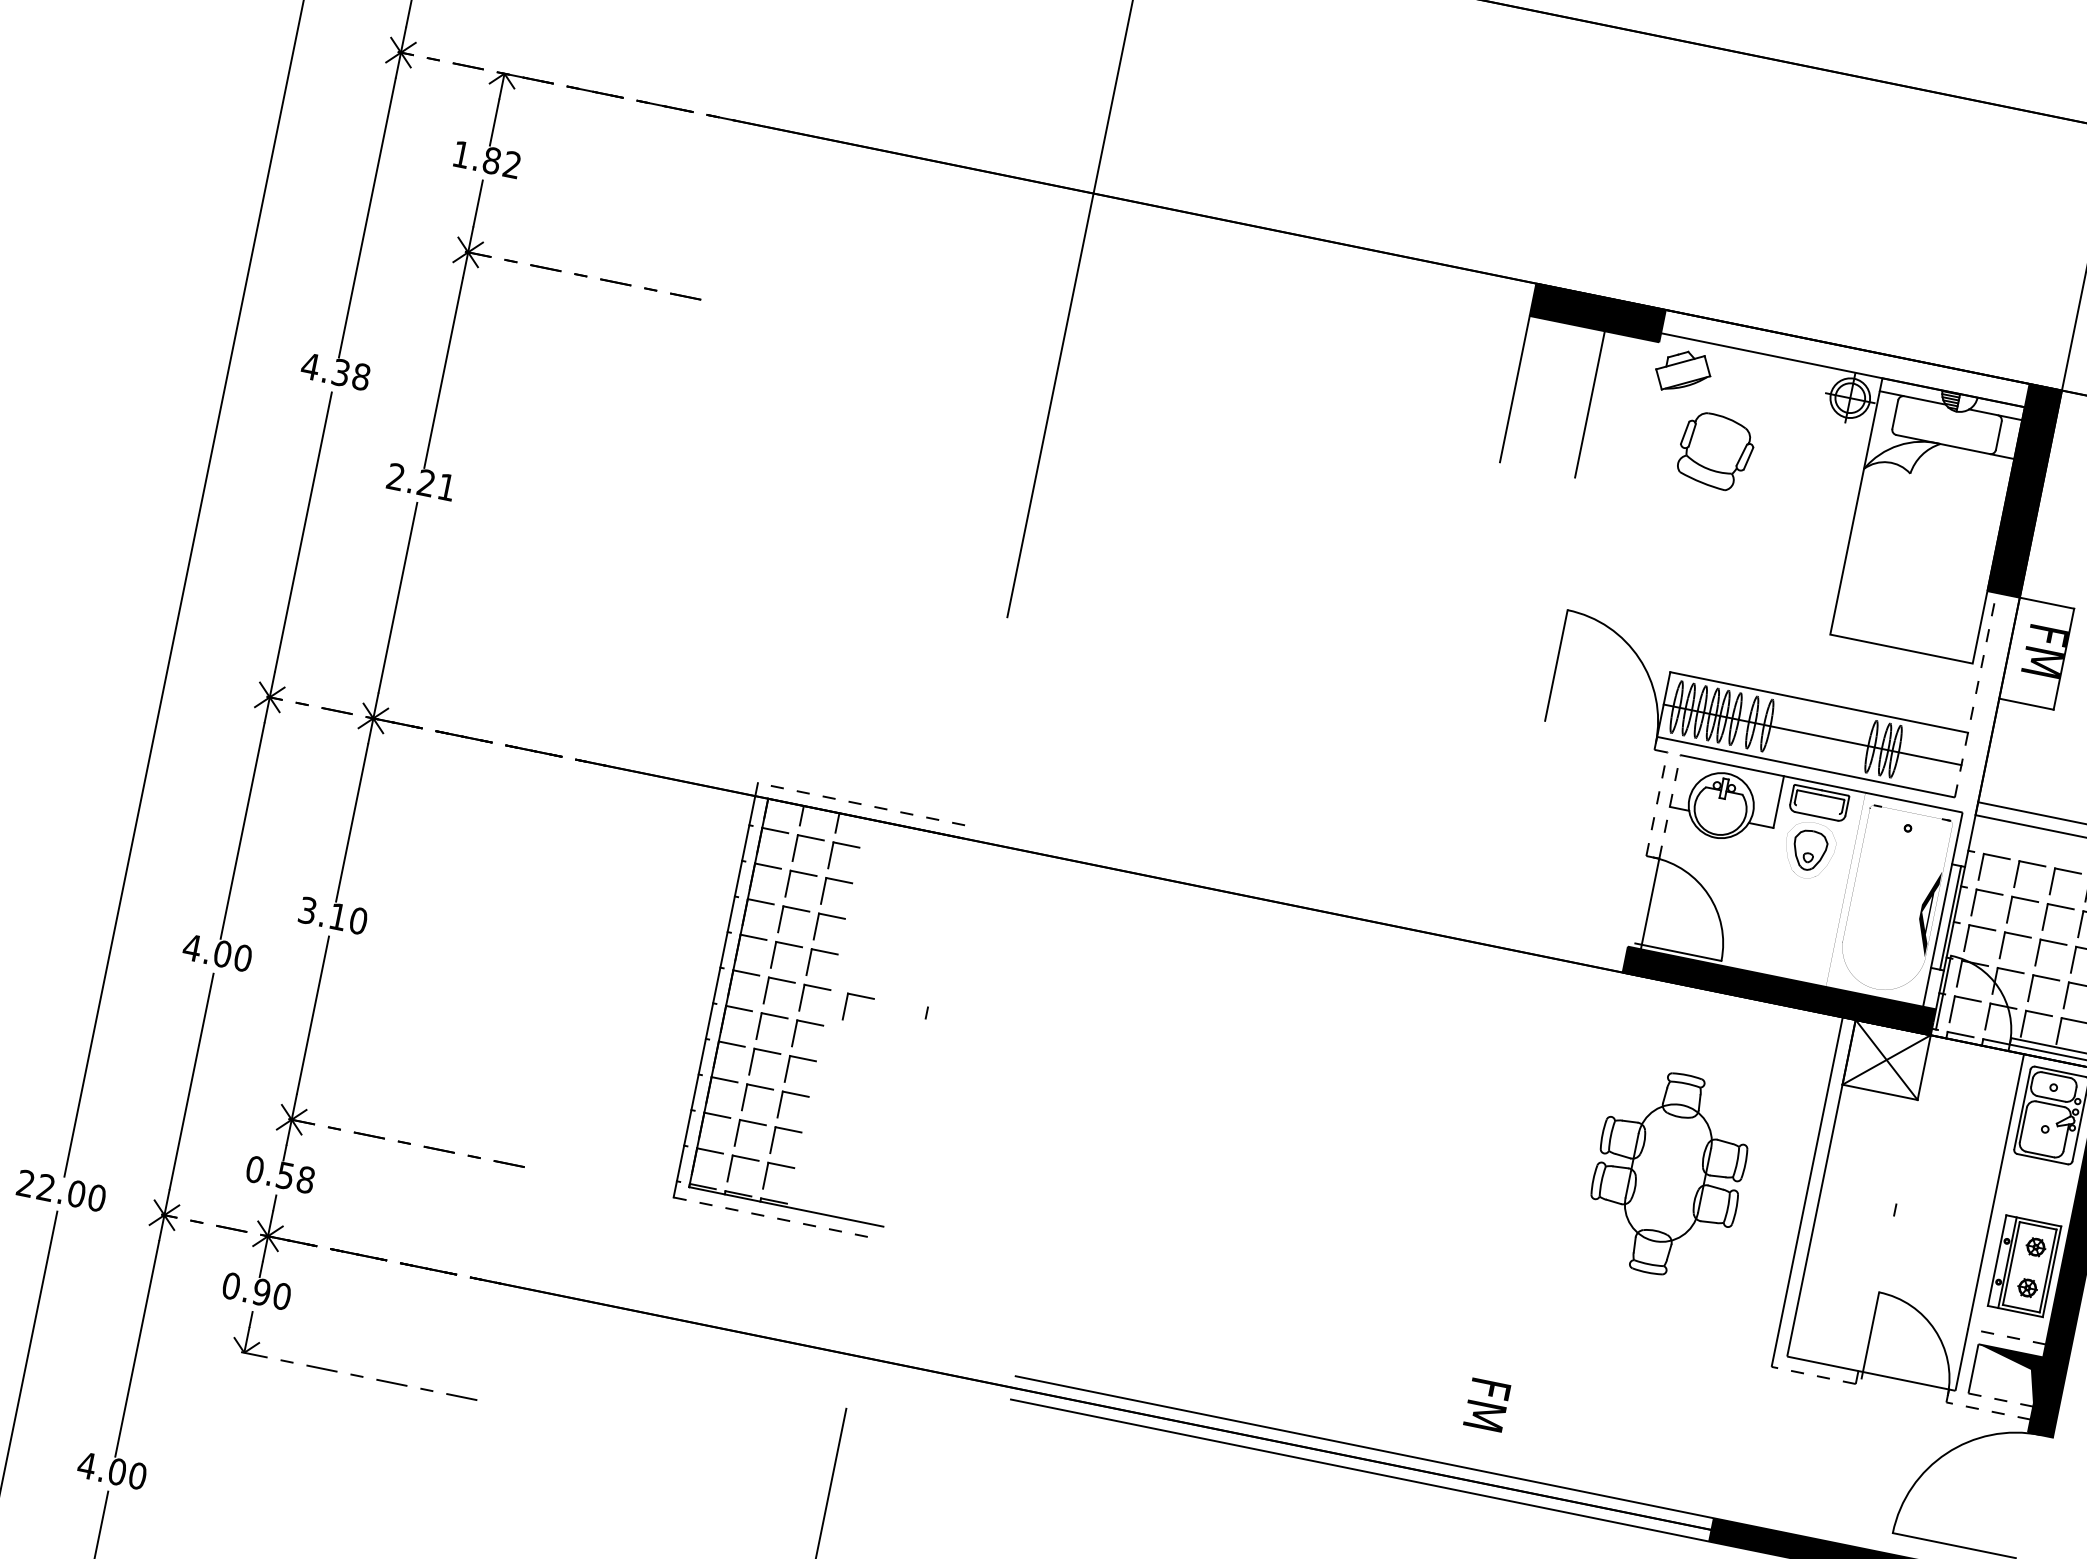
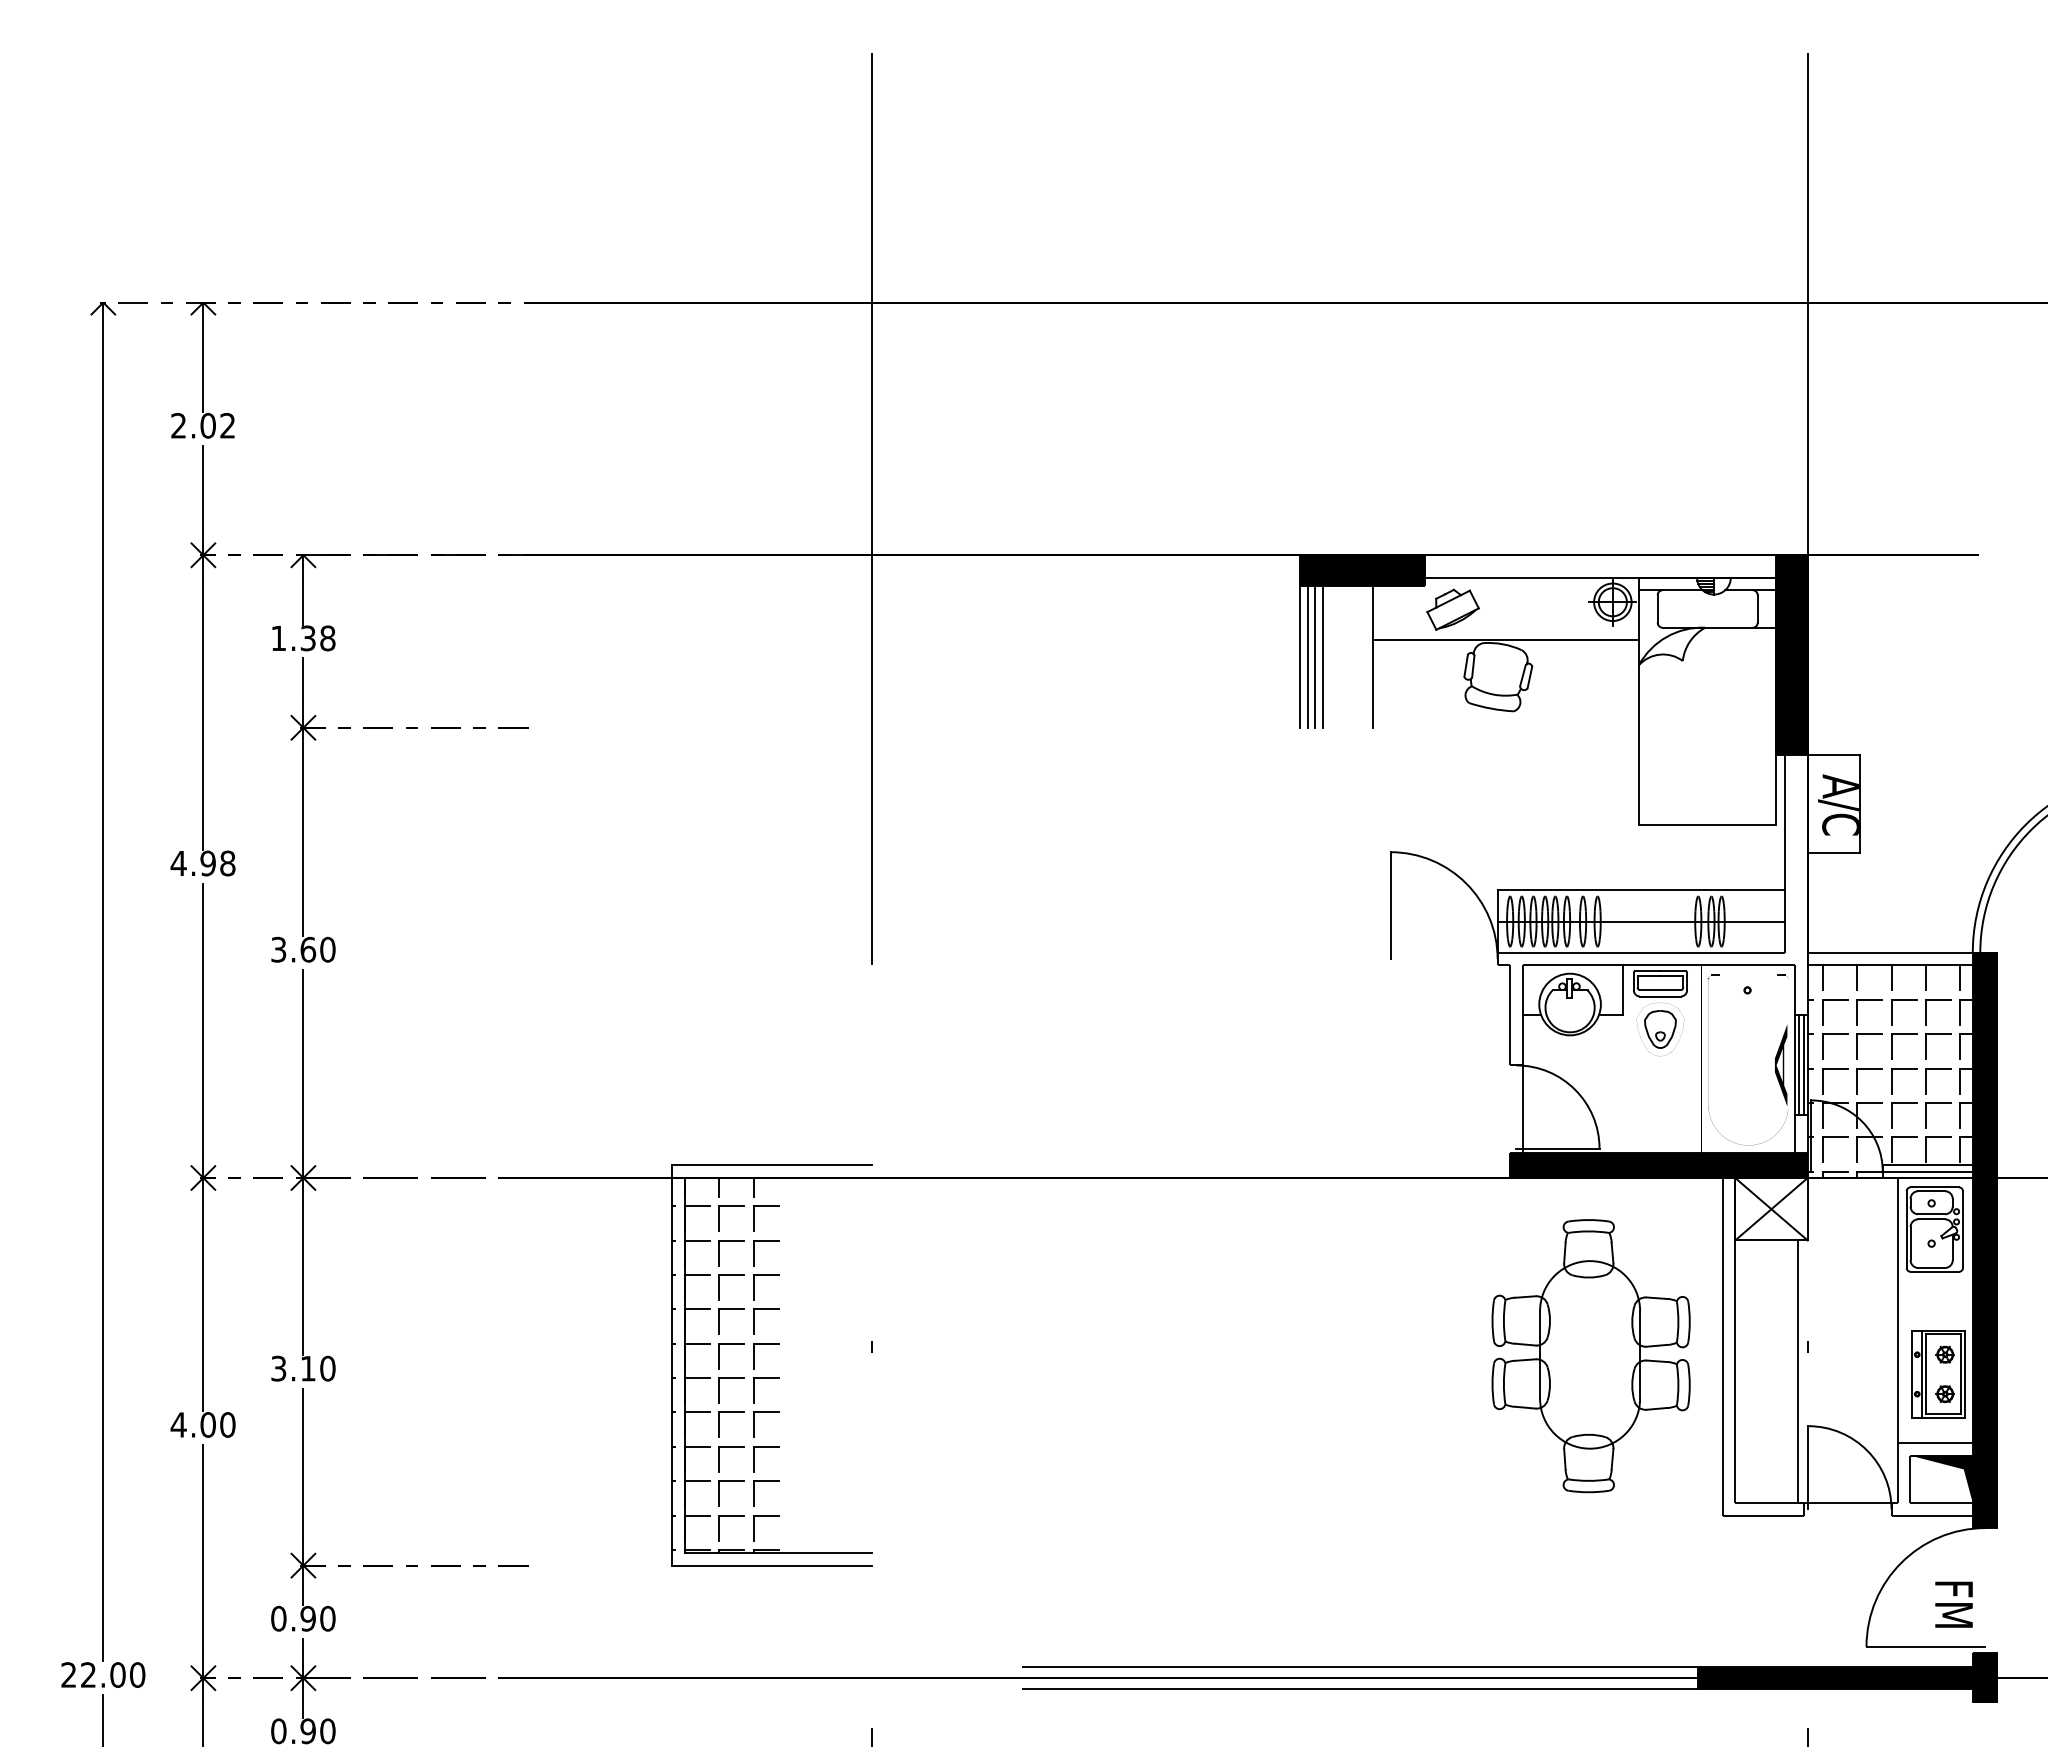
text: (501, 162) -> (317, 638), 1.82 -> 1.38
text: (340, 372) -> (207, 863), 4.38 -> 4.98
line: (1522, 390) -> (1307, 656), added
line: (1531, 391) -> (1315, 656), added
line: (1538, 393) -> (1322, 656), added
line: (1731, 415) -> (1505, 640), added
text: (421, 481) -> (303, 949), 2.21 -> 3.60
text: (2041, 655) -> (1838, 804), FM -> A/C
line: (1975, 695) -> (1785, 854), dashed -> solid
line: (1657, 803) -> (1510, 1014), dashed -> solid
line: (860, 804) -> (771, 1165), dashed -> solid
line: (1669, 805) -> (1522, 1014), dashed -> solid
line: (1817, 810) -> (1660, 990), added
line: (1988, 830) -> (1822, 977), added
line: (2024, 838) -> (1857, 977), added
line: (2059, 845) -> (1891, 977), added
line: (1944, 916) -> (1798, 1065), added
part: (861, 997) -> (808, 1344), removed
part: (1668, 1174) -> (1590, 1356), size x1.43
text: (295, 1177) -> (317, 1618), 0.58 -> 0.90
line: (777, 1218) -> (772, 1565), dashed -> solid
line: (1879, 1233) -> (1797, 1371), added
line: (2007, 1337) -> (1935, 1443), dashed -> solid
line: (1813, 1375) -> (1763, 1515), dashed -> solid
line: (2000, 1400) -> (1941, 1503), dashed -> solid
text: (1486, 1404) -> (1953, 1604), moved
line: (1988, 1410) -> (1932, 1515), dashed -> solid

